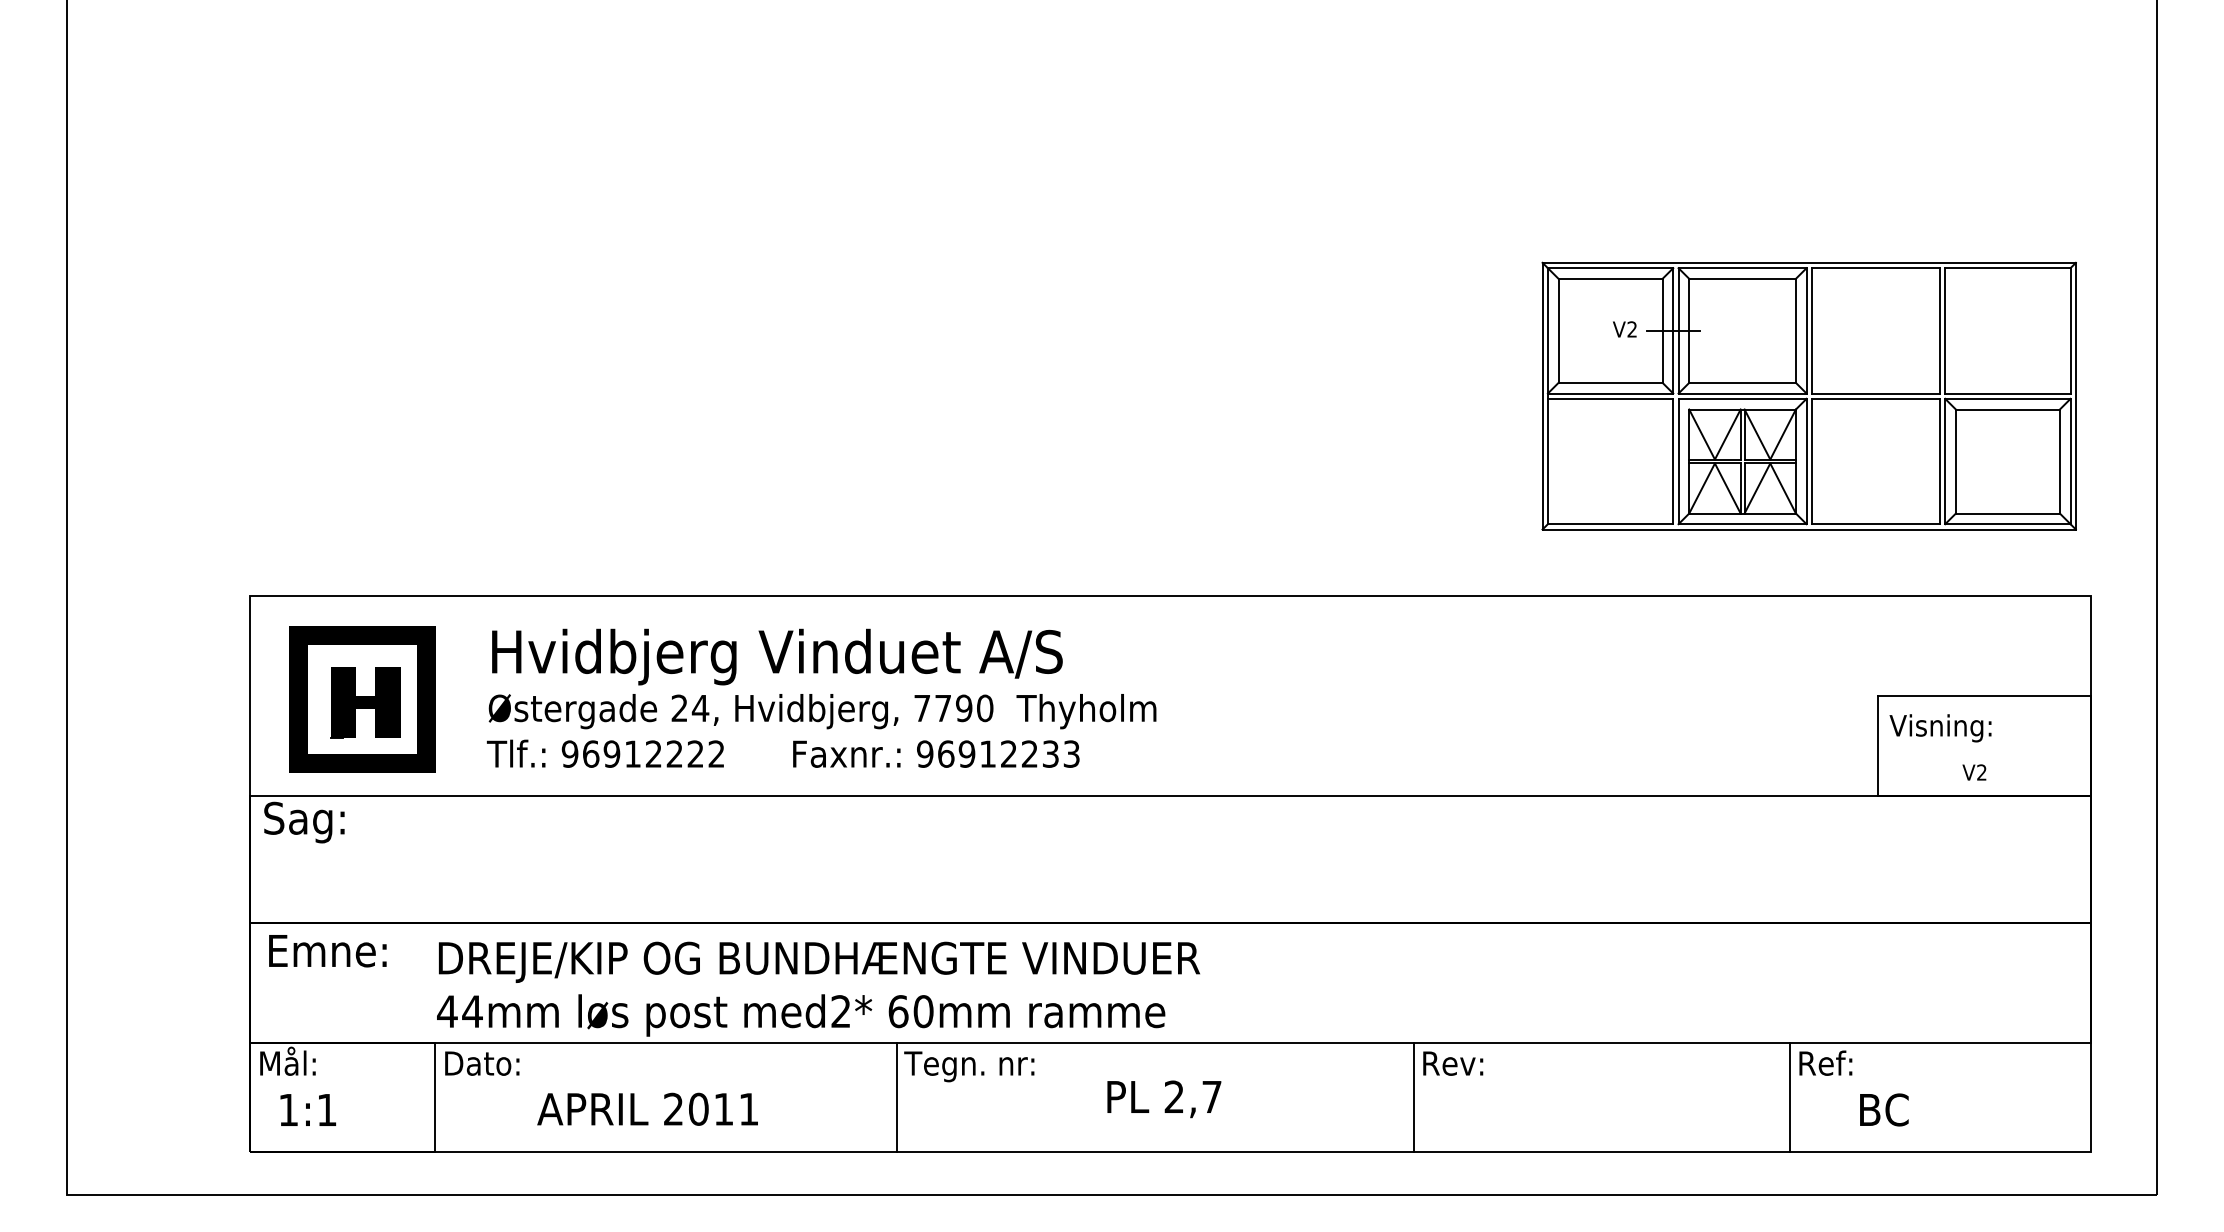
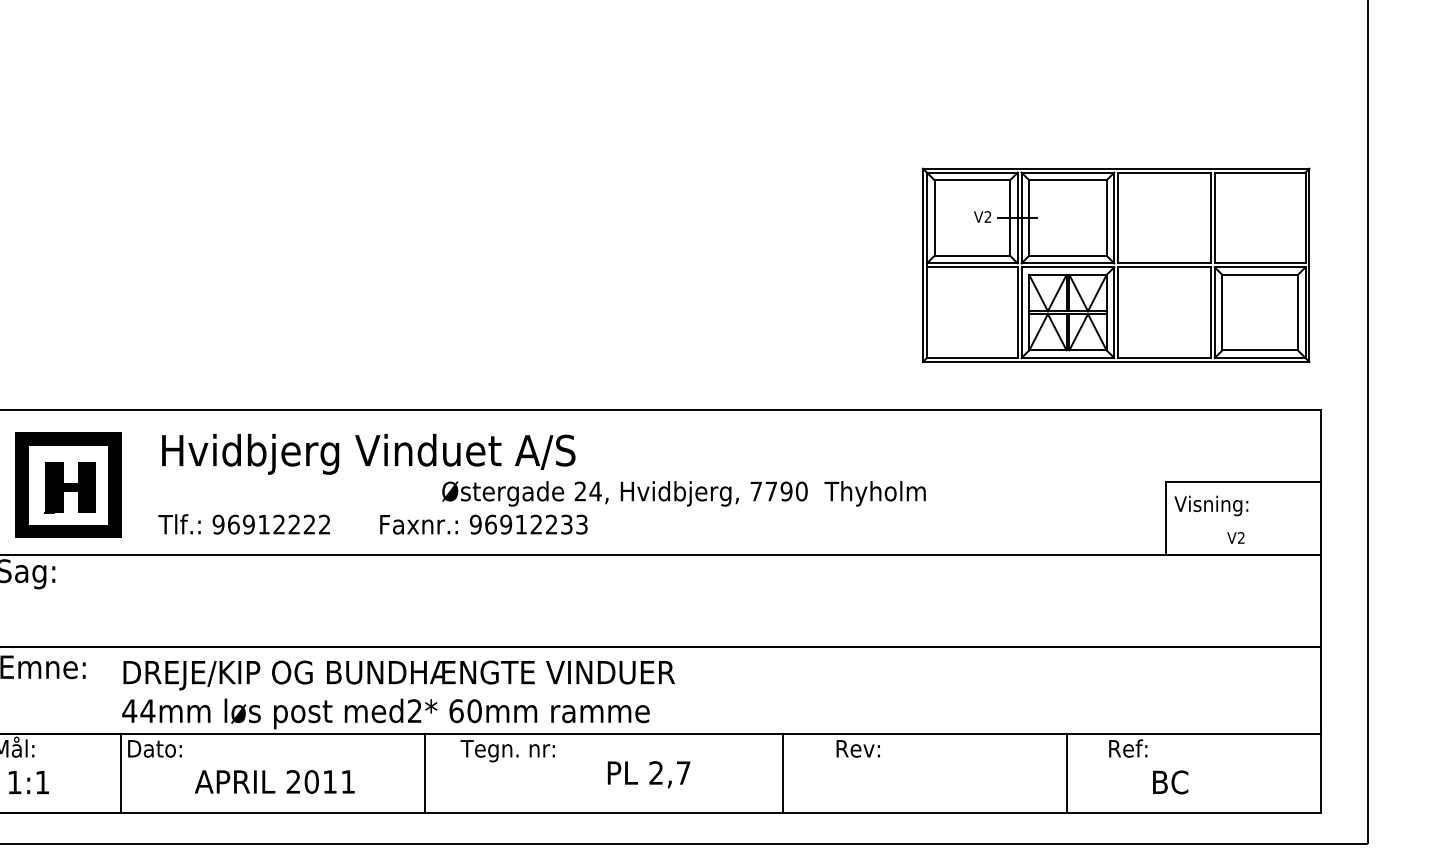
text: (822, 711) -> (683, 493), moved
line: (897, 1097) -> (425, 773), moved
line: (1413, 1097) -> (783, 773), moved
line: (1789, 1097) -> (1066, 773), moved

